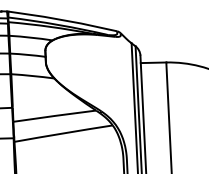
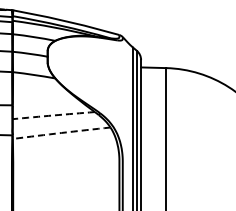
arc: (54, 116) -> (53, 115), solid -> dashed
arc: (63, 132) -> (61, 132), solid -> dashed

